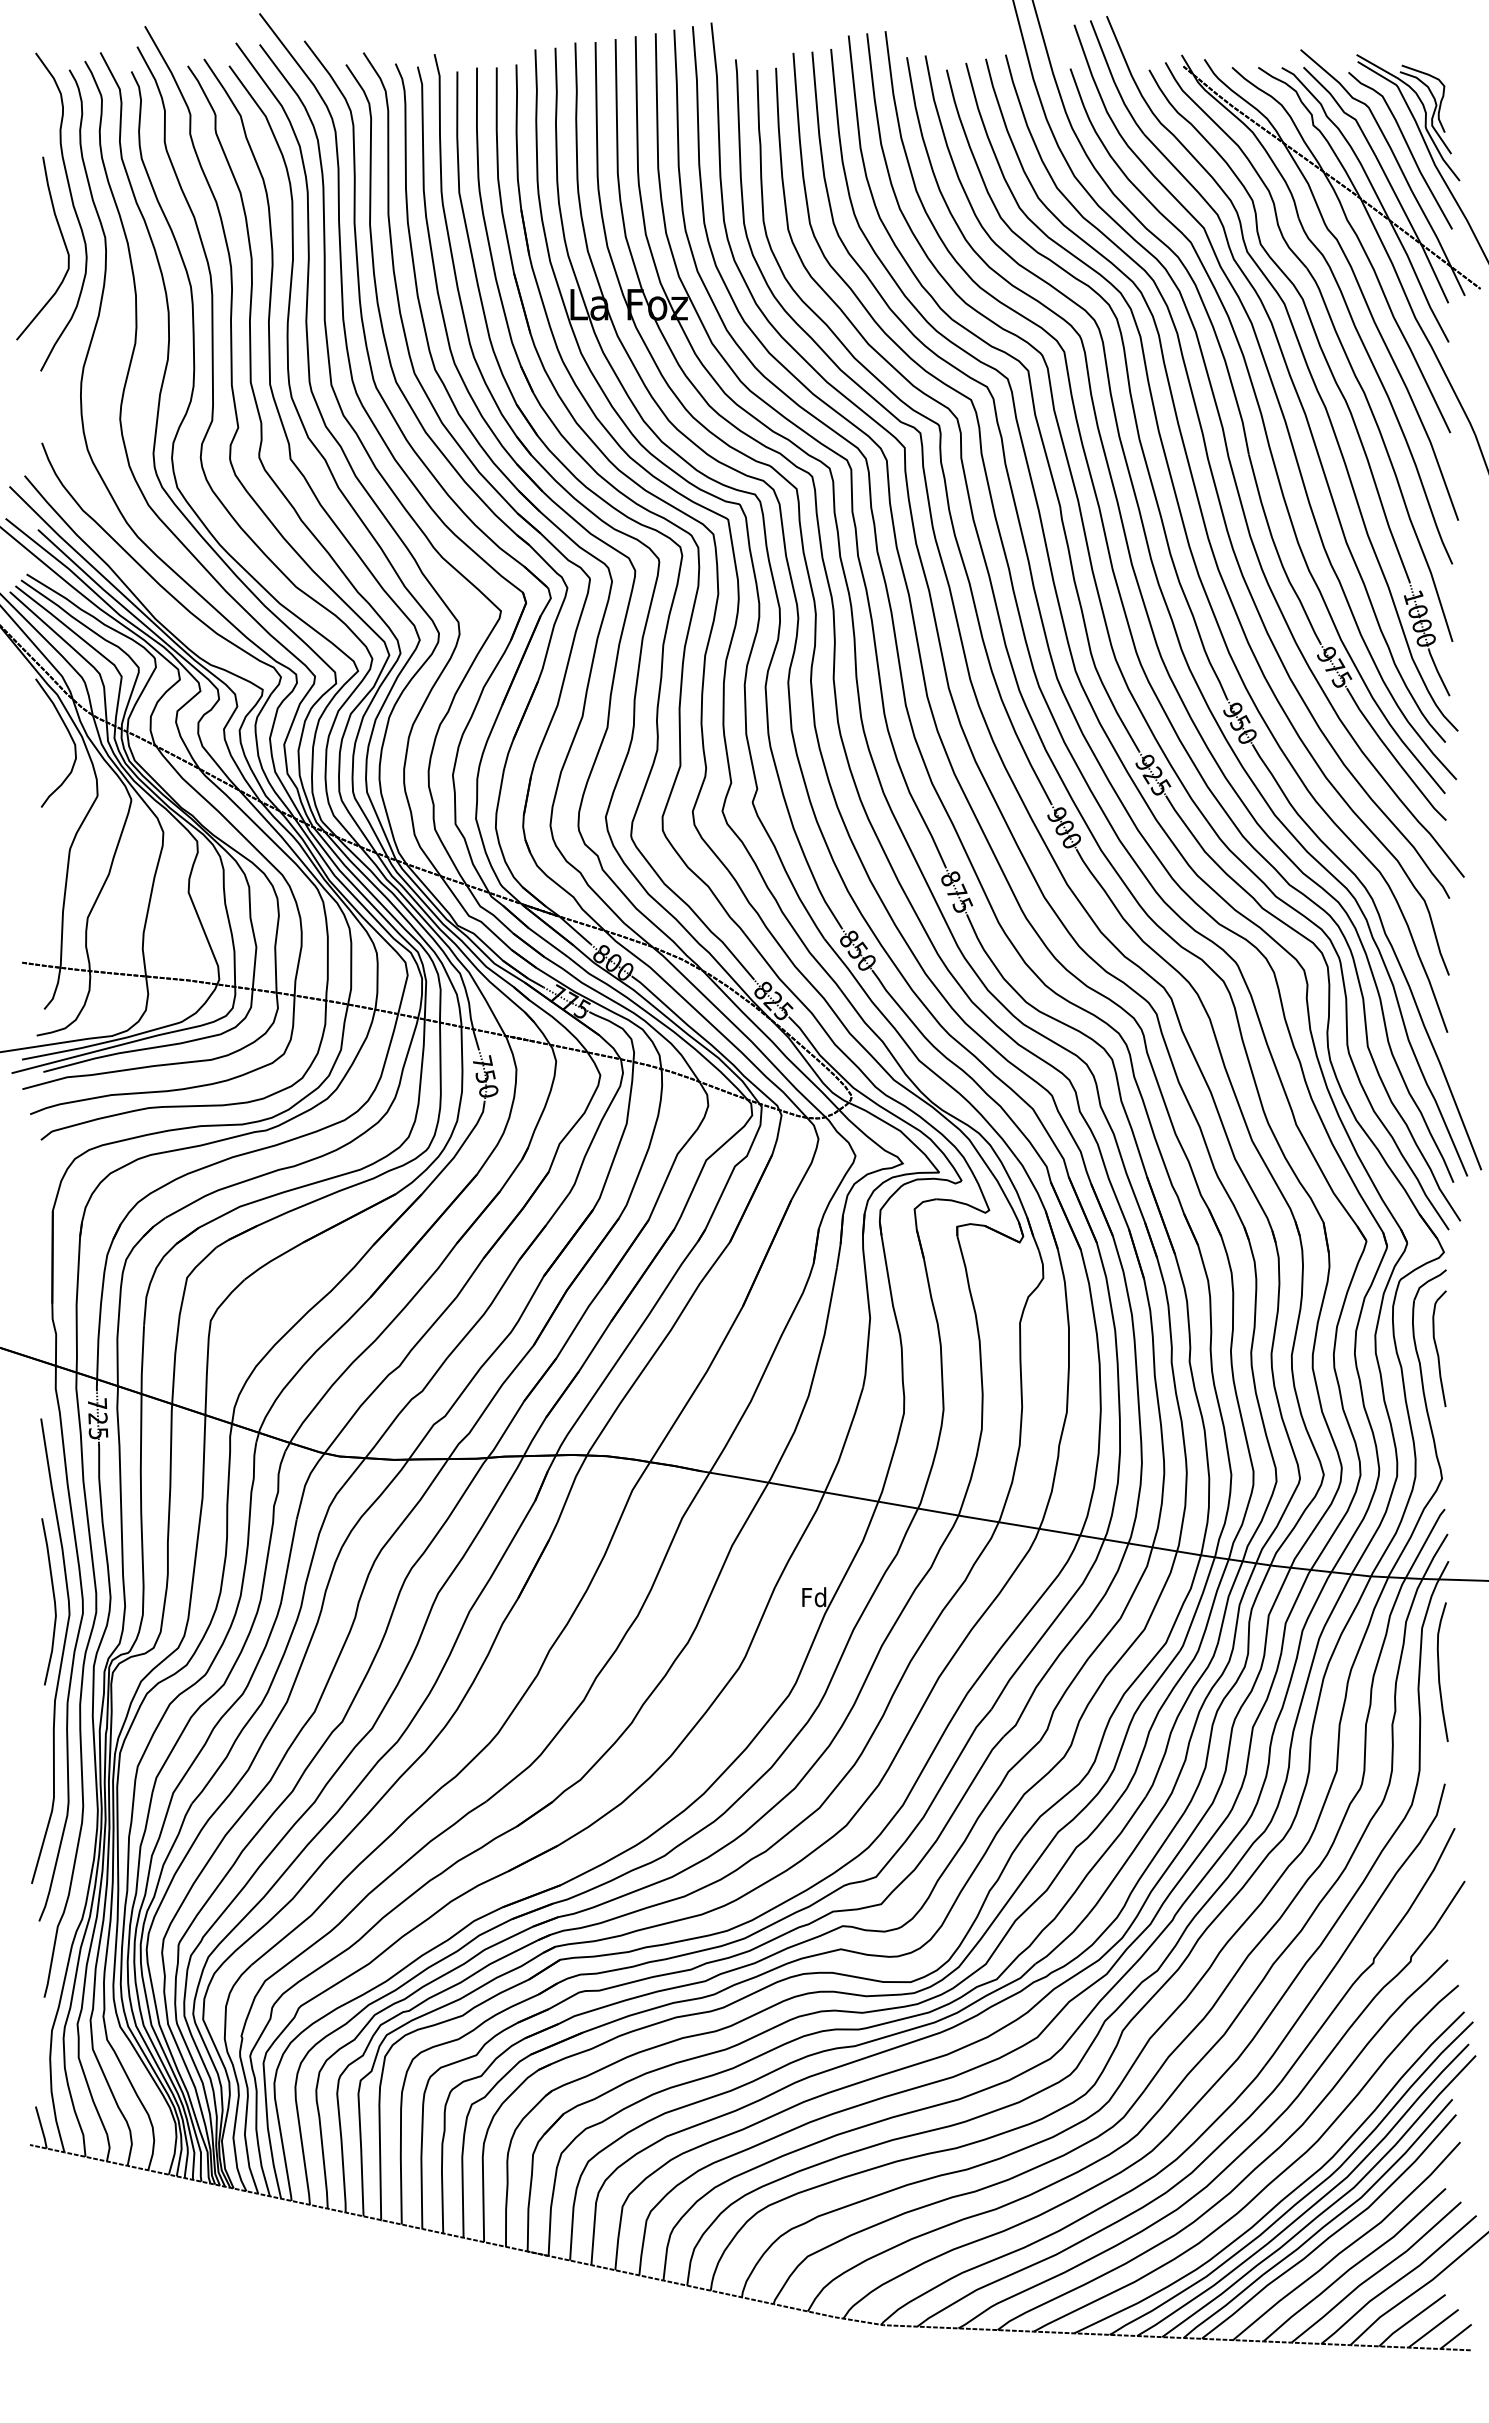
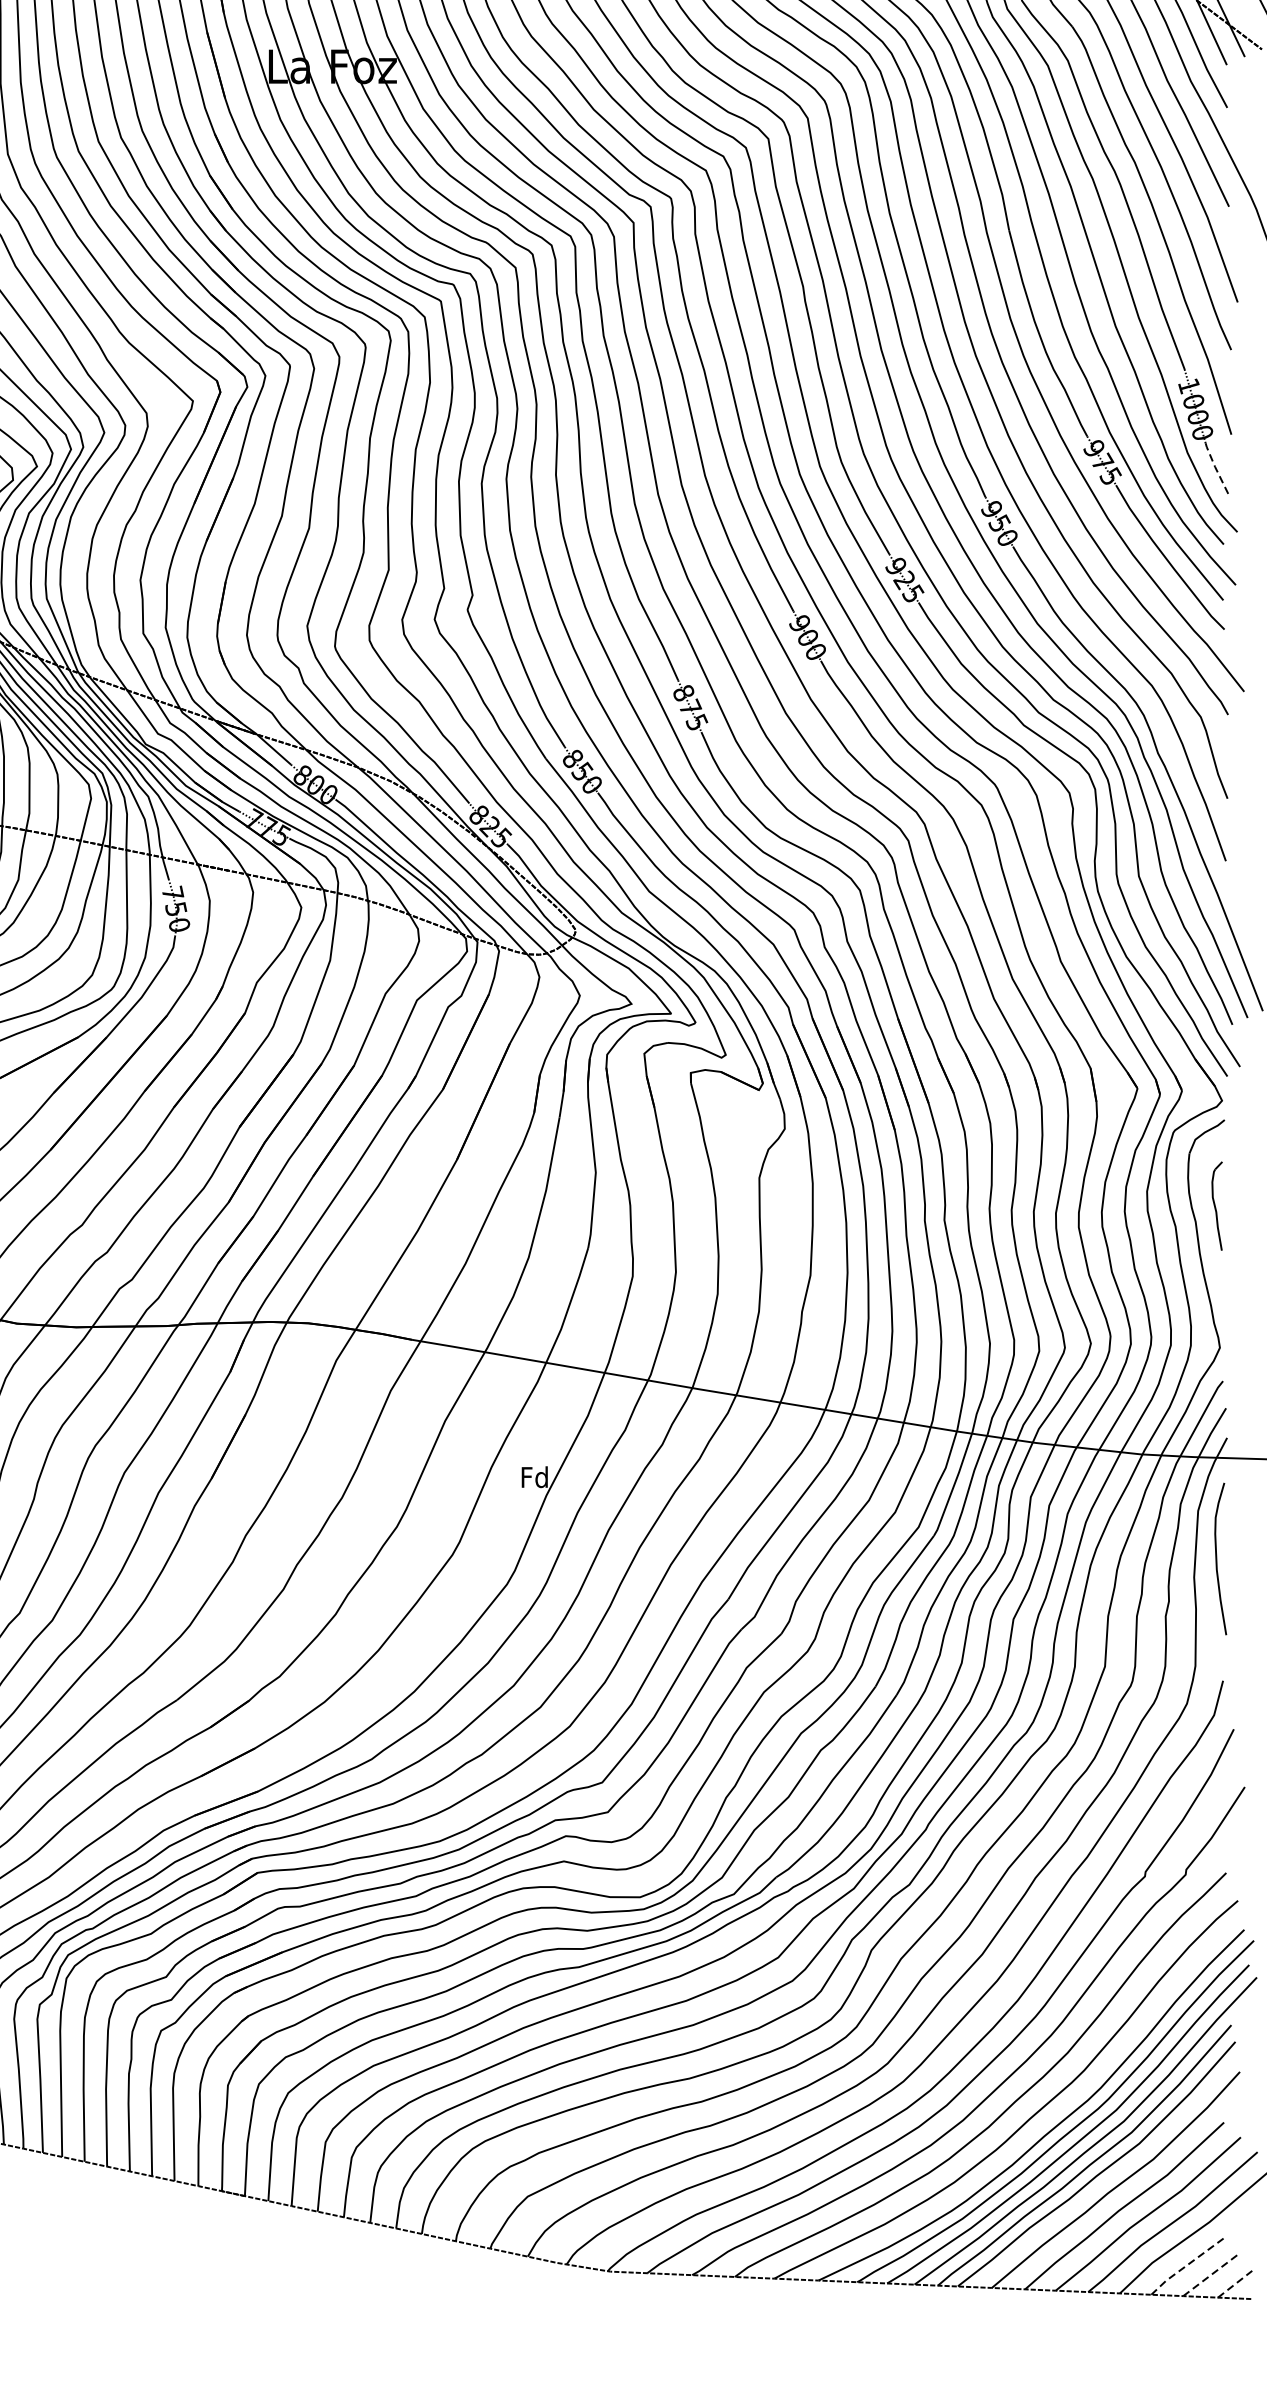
line: (1438, 672) -> (1216, 468), solid -> dashed
part: (1439, 1348) -> (1217, 1205), size x0.7
line: (1411, 2319) -> (1186, 2265), solid -> dashed
line: (1433, 2328) -> (1210, 2275), solid -> dashed
line: (1455, 2336) -> (1234, 2283), solid -> dashed

